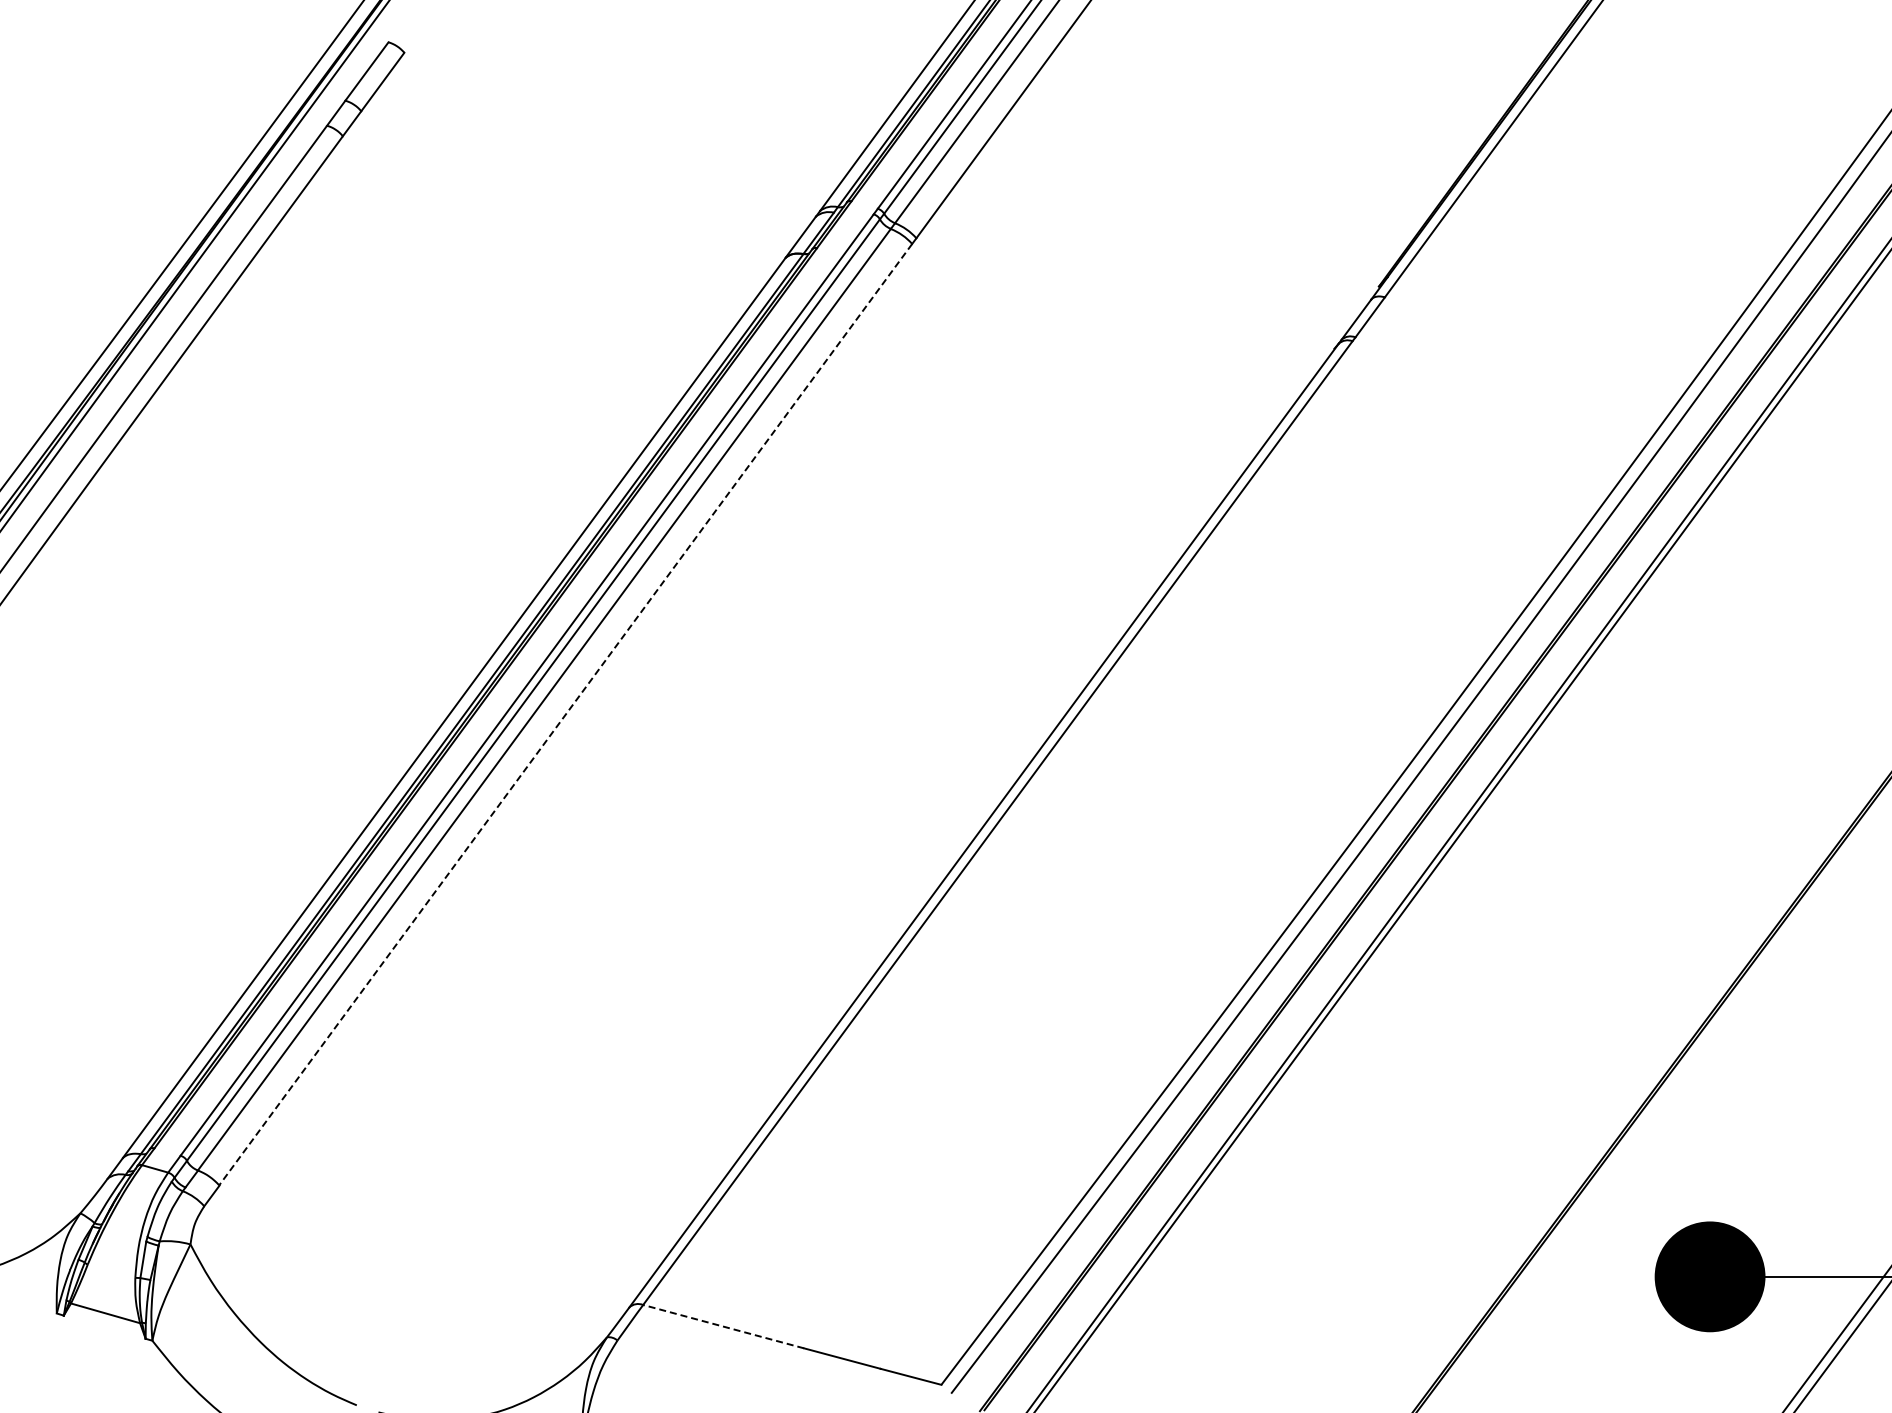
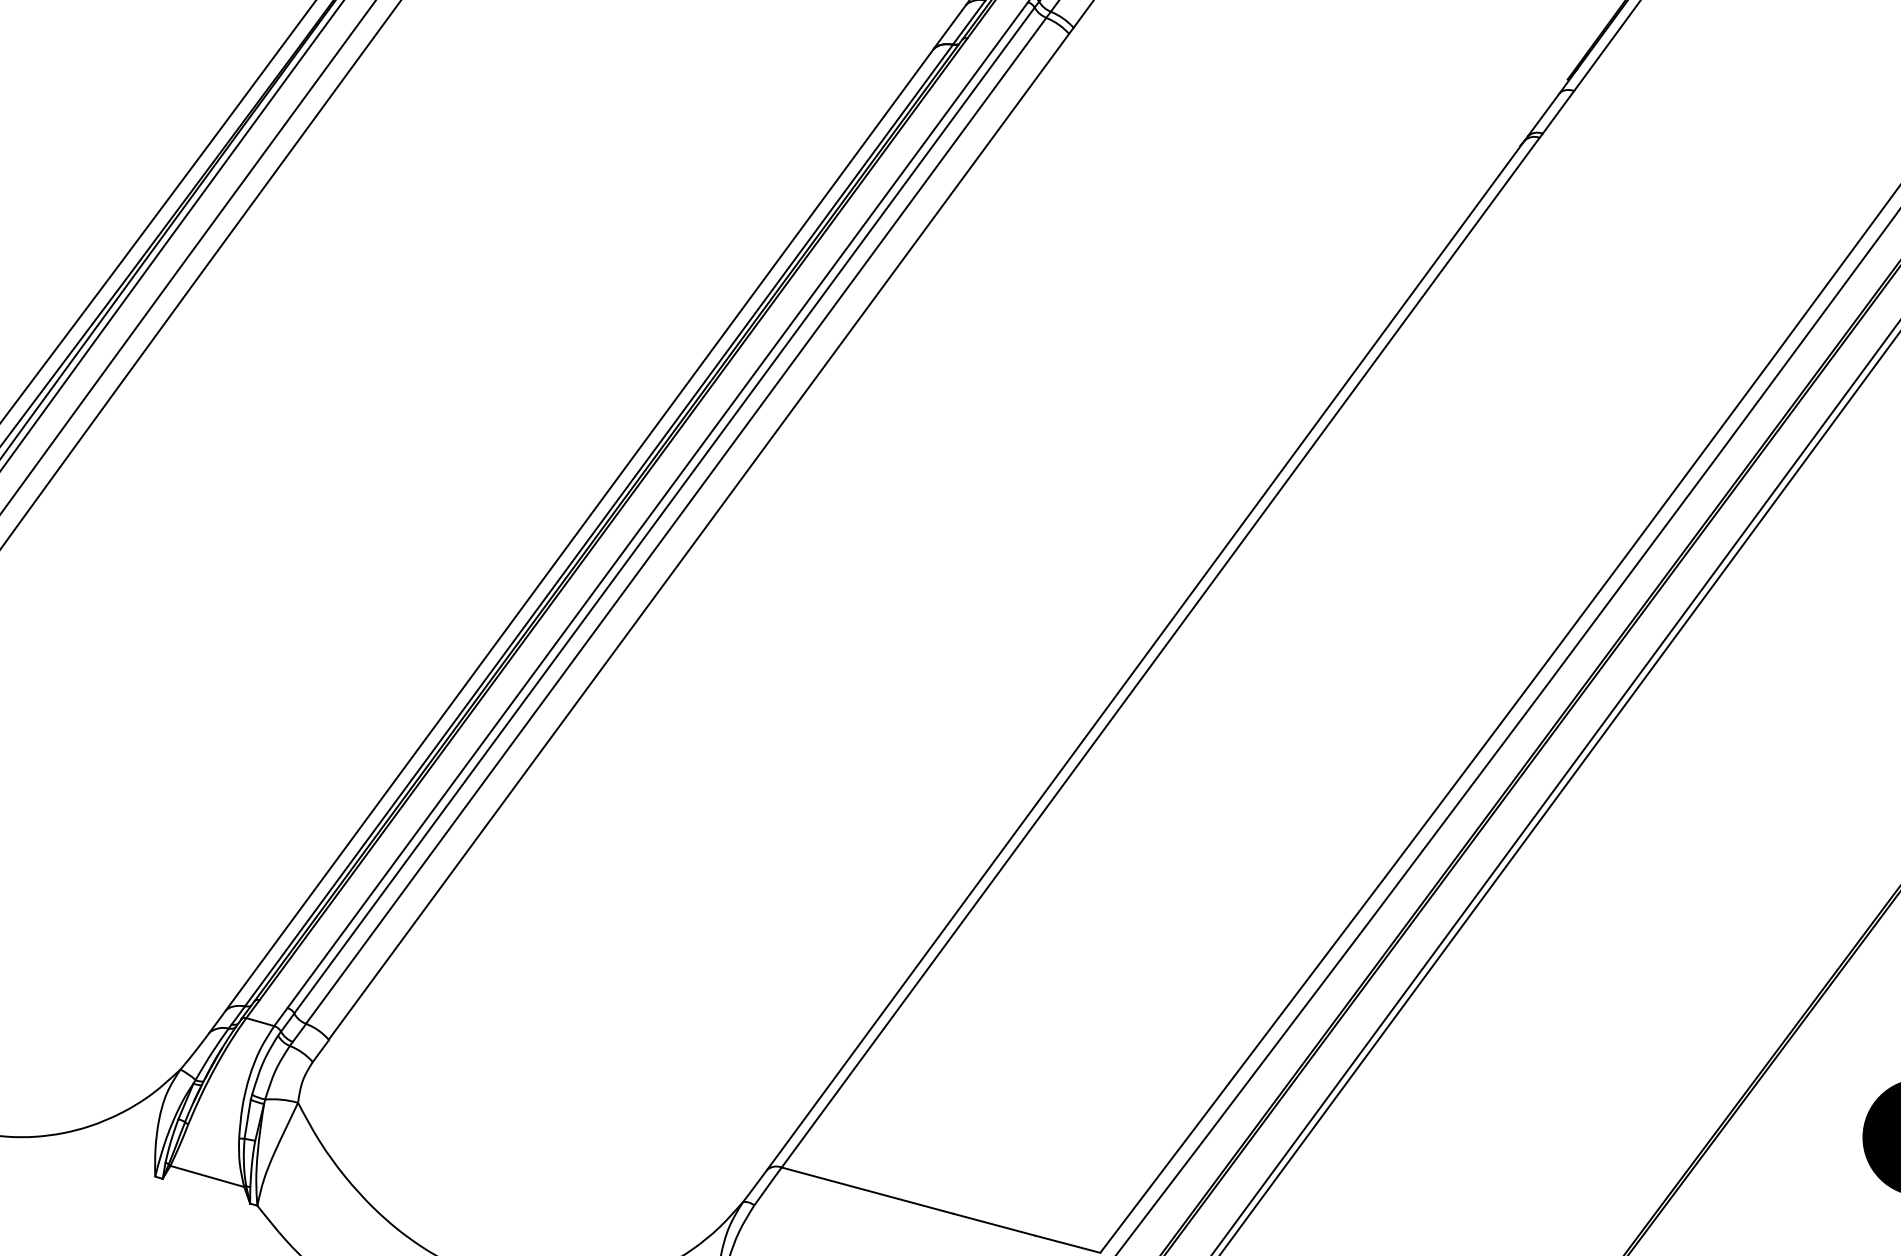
line: (565, 715) -> (698, 537), dashed -> solid
line: (723, 1326) -> (867, 1190), dashed -> solid

